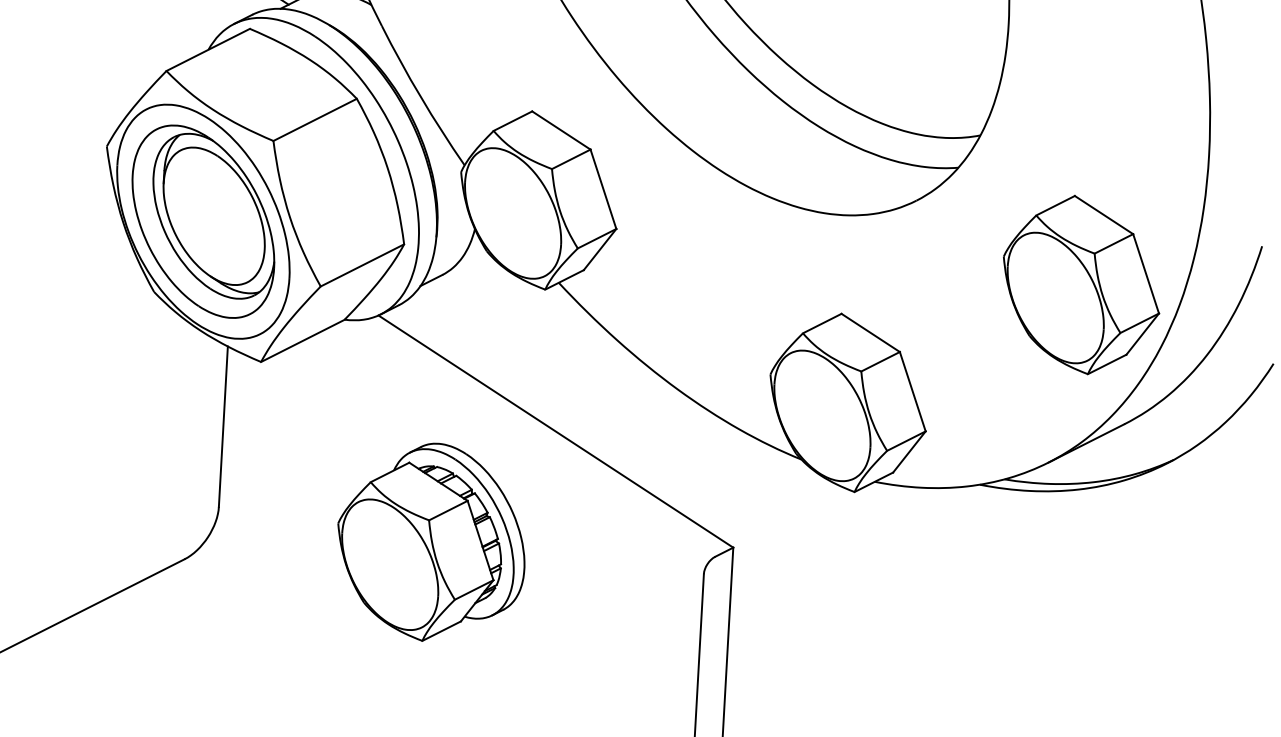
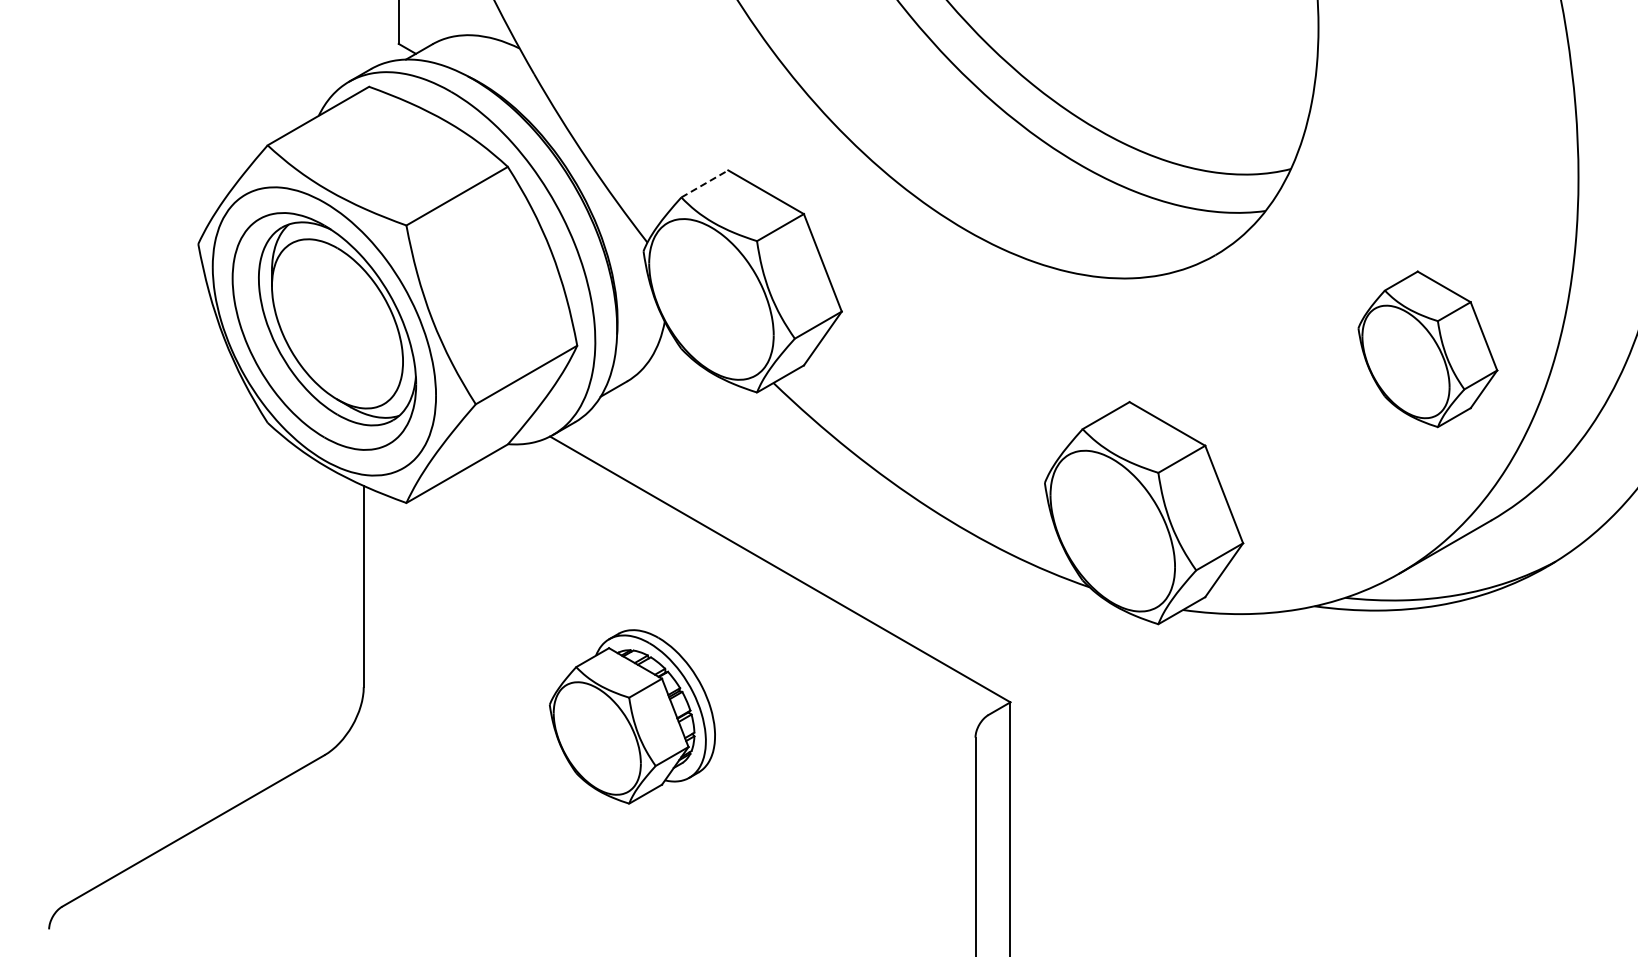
line: (513, 120) -> (705, 183), solid -> dashed
part: (1081, 285) -> (1427, 349), size x0.7
part: (431, 542) -> (632, 716), size x0.7

